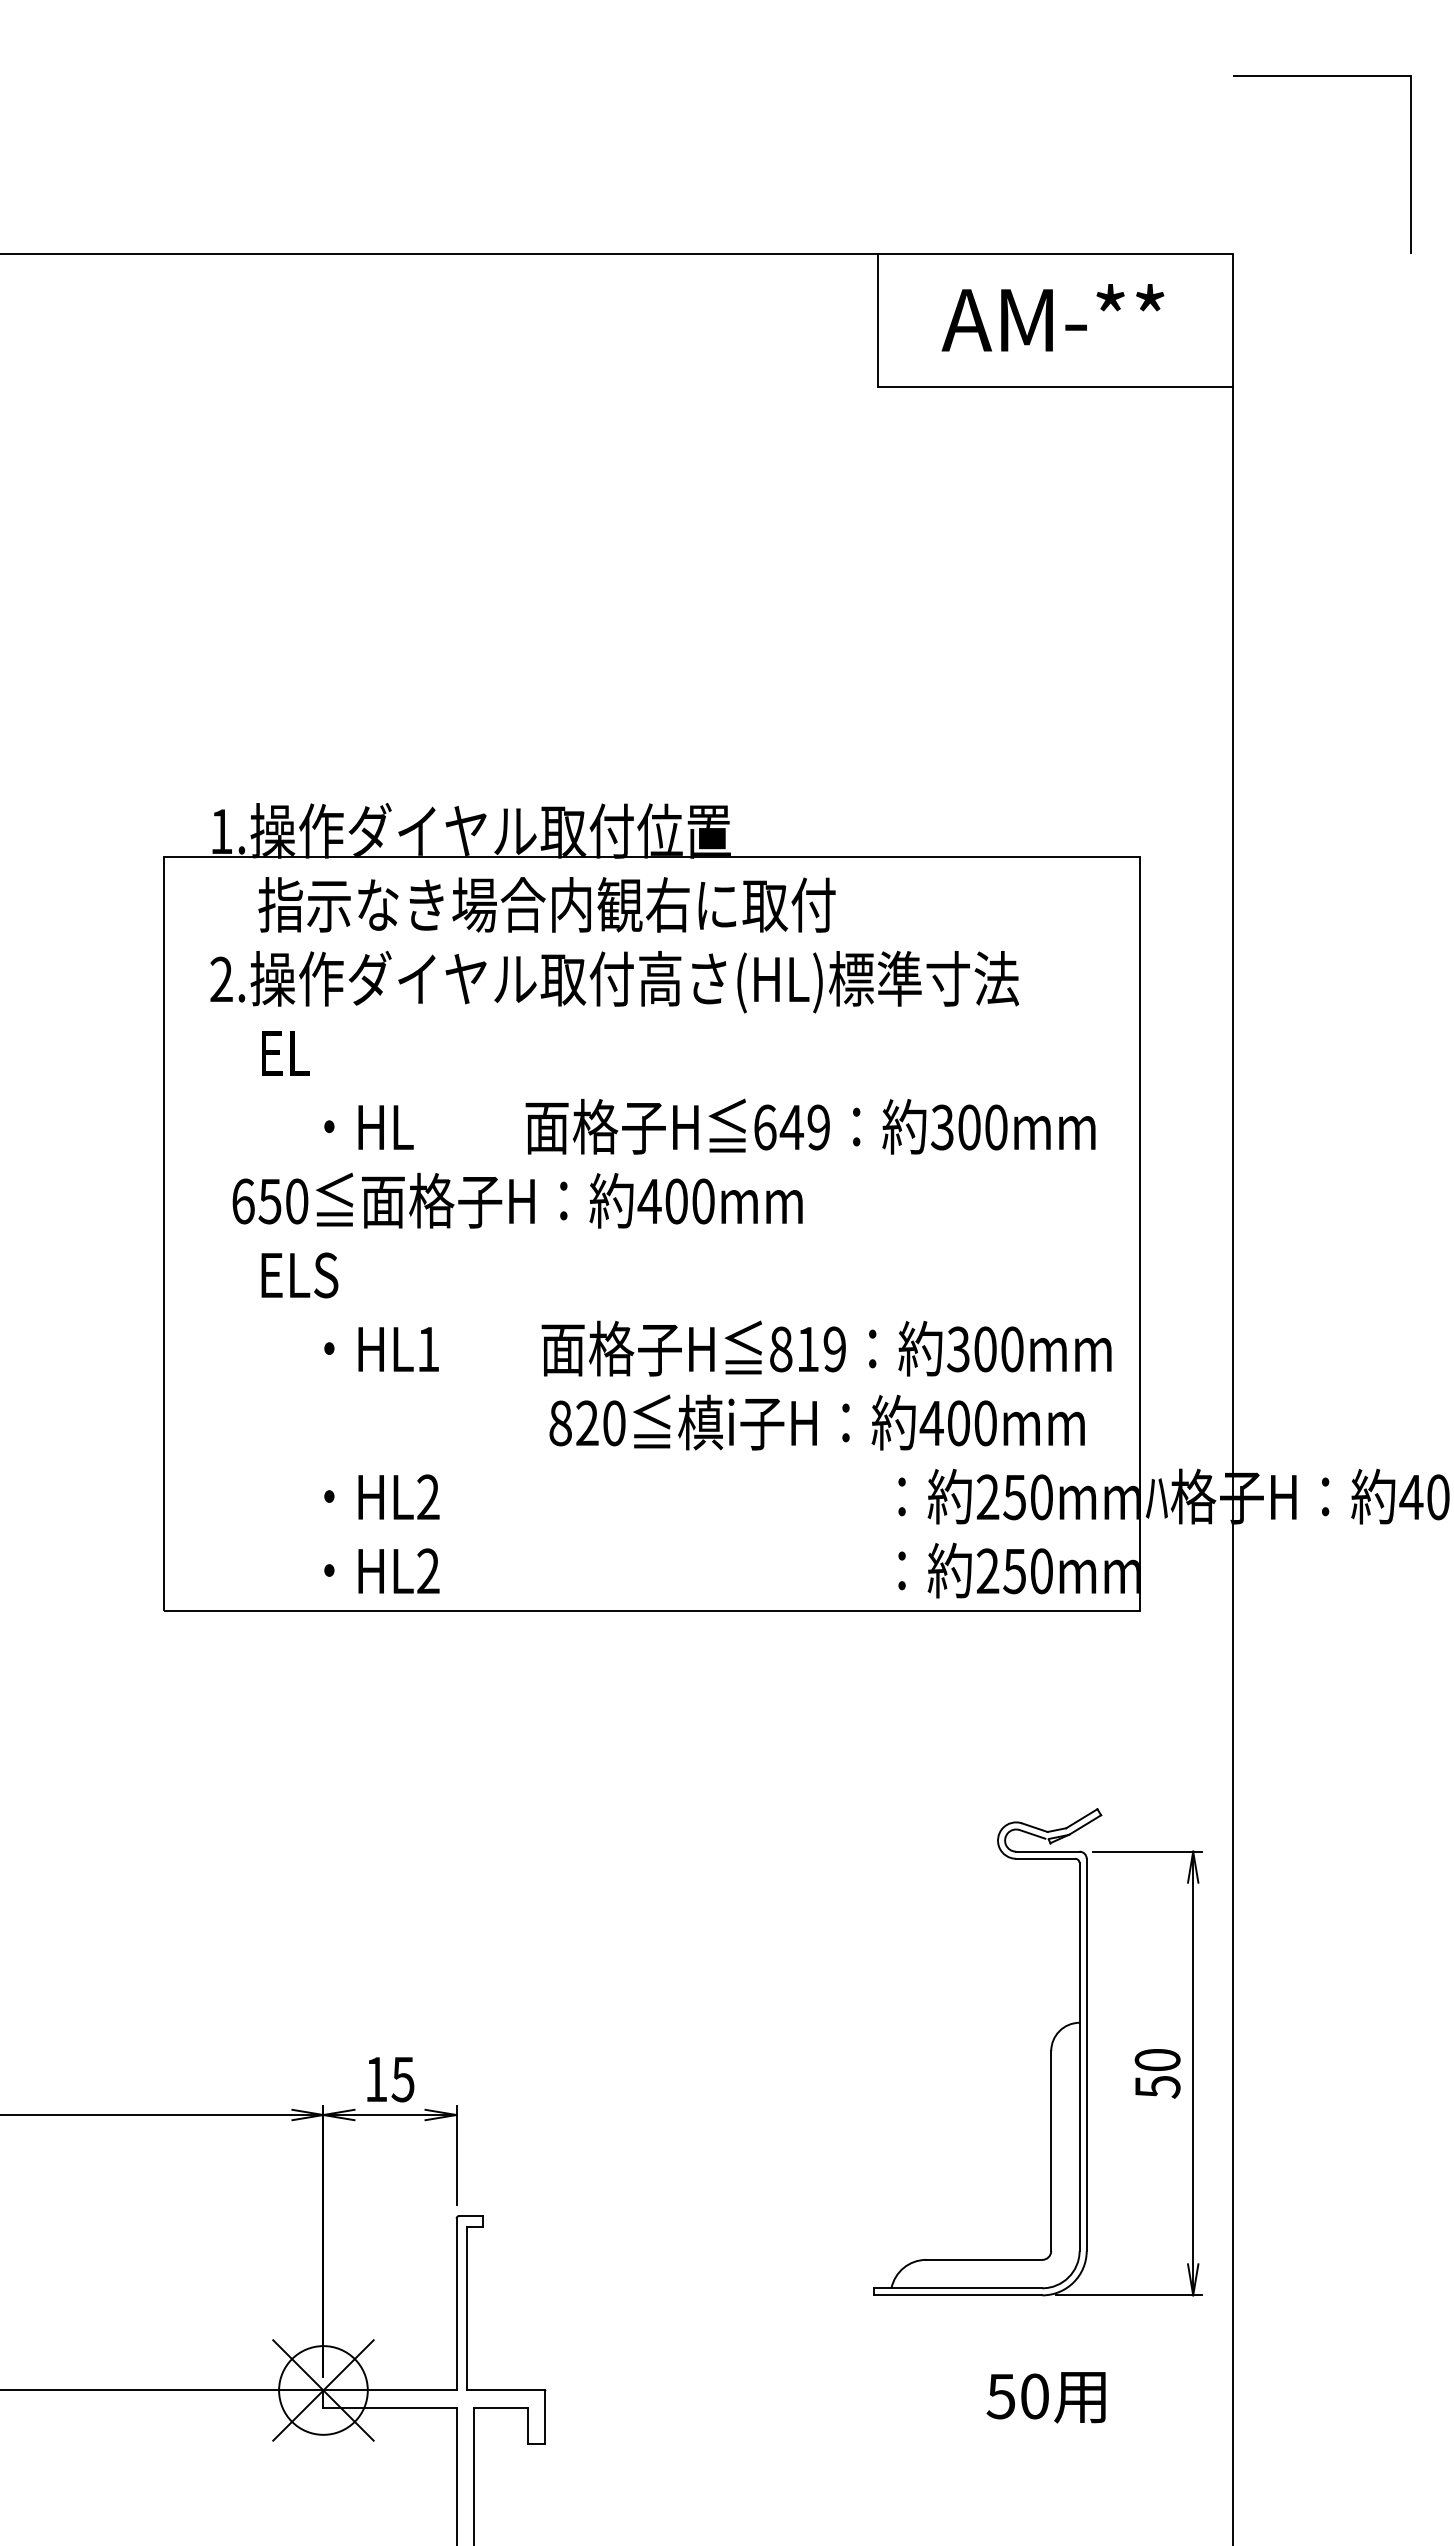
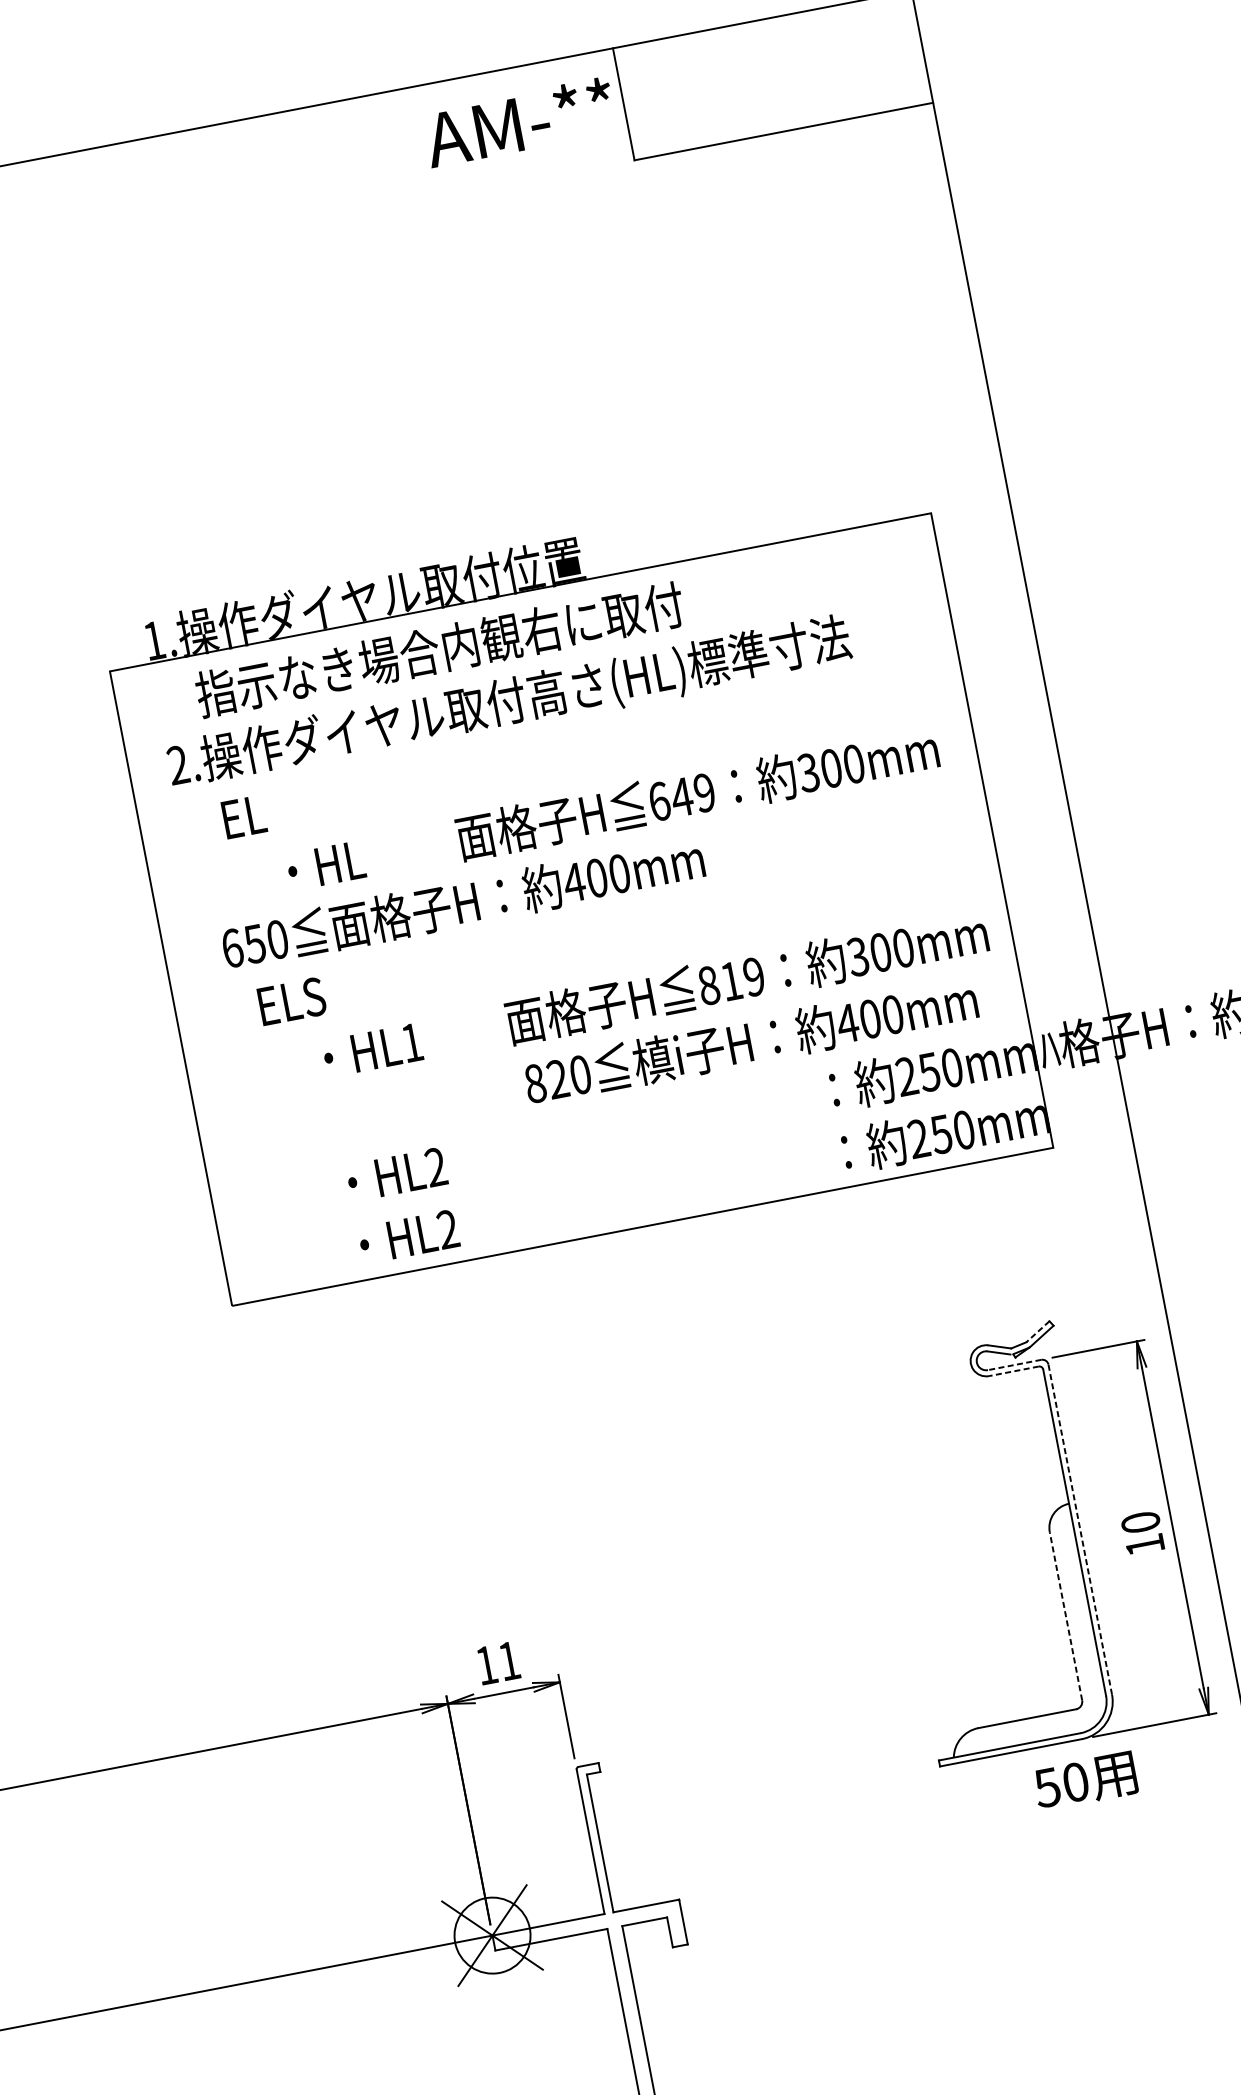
text: (1052, 317) -> (519, 121), moved
line: (1081, 1818) -> (1037, 1331), solid -> dashed
line: (1047, 1851) -> (1014, 1364), solid -> dashed
line: (1045, 1858) -> (1013, 1371), solid -> dashed
line: (1086, 2054) -> (1080, 1529), solid -> dashed
text: (402, 2079) -> (508, 1661), 15 -> 11
text: (1157, 2087) -> (1145, 1545), 50 -> 10
line: (1051, 2151) -> (1066, 1616), solid -> dashed
text: (1045, 2397) -> (1084, 1781), moved

